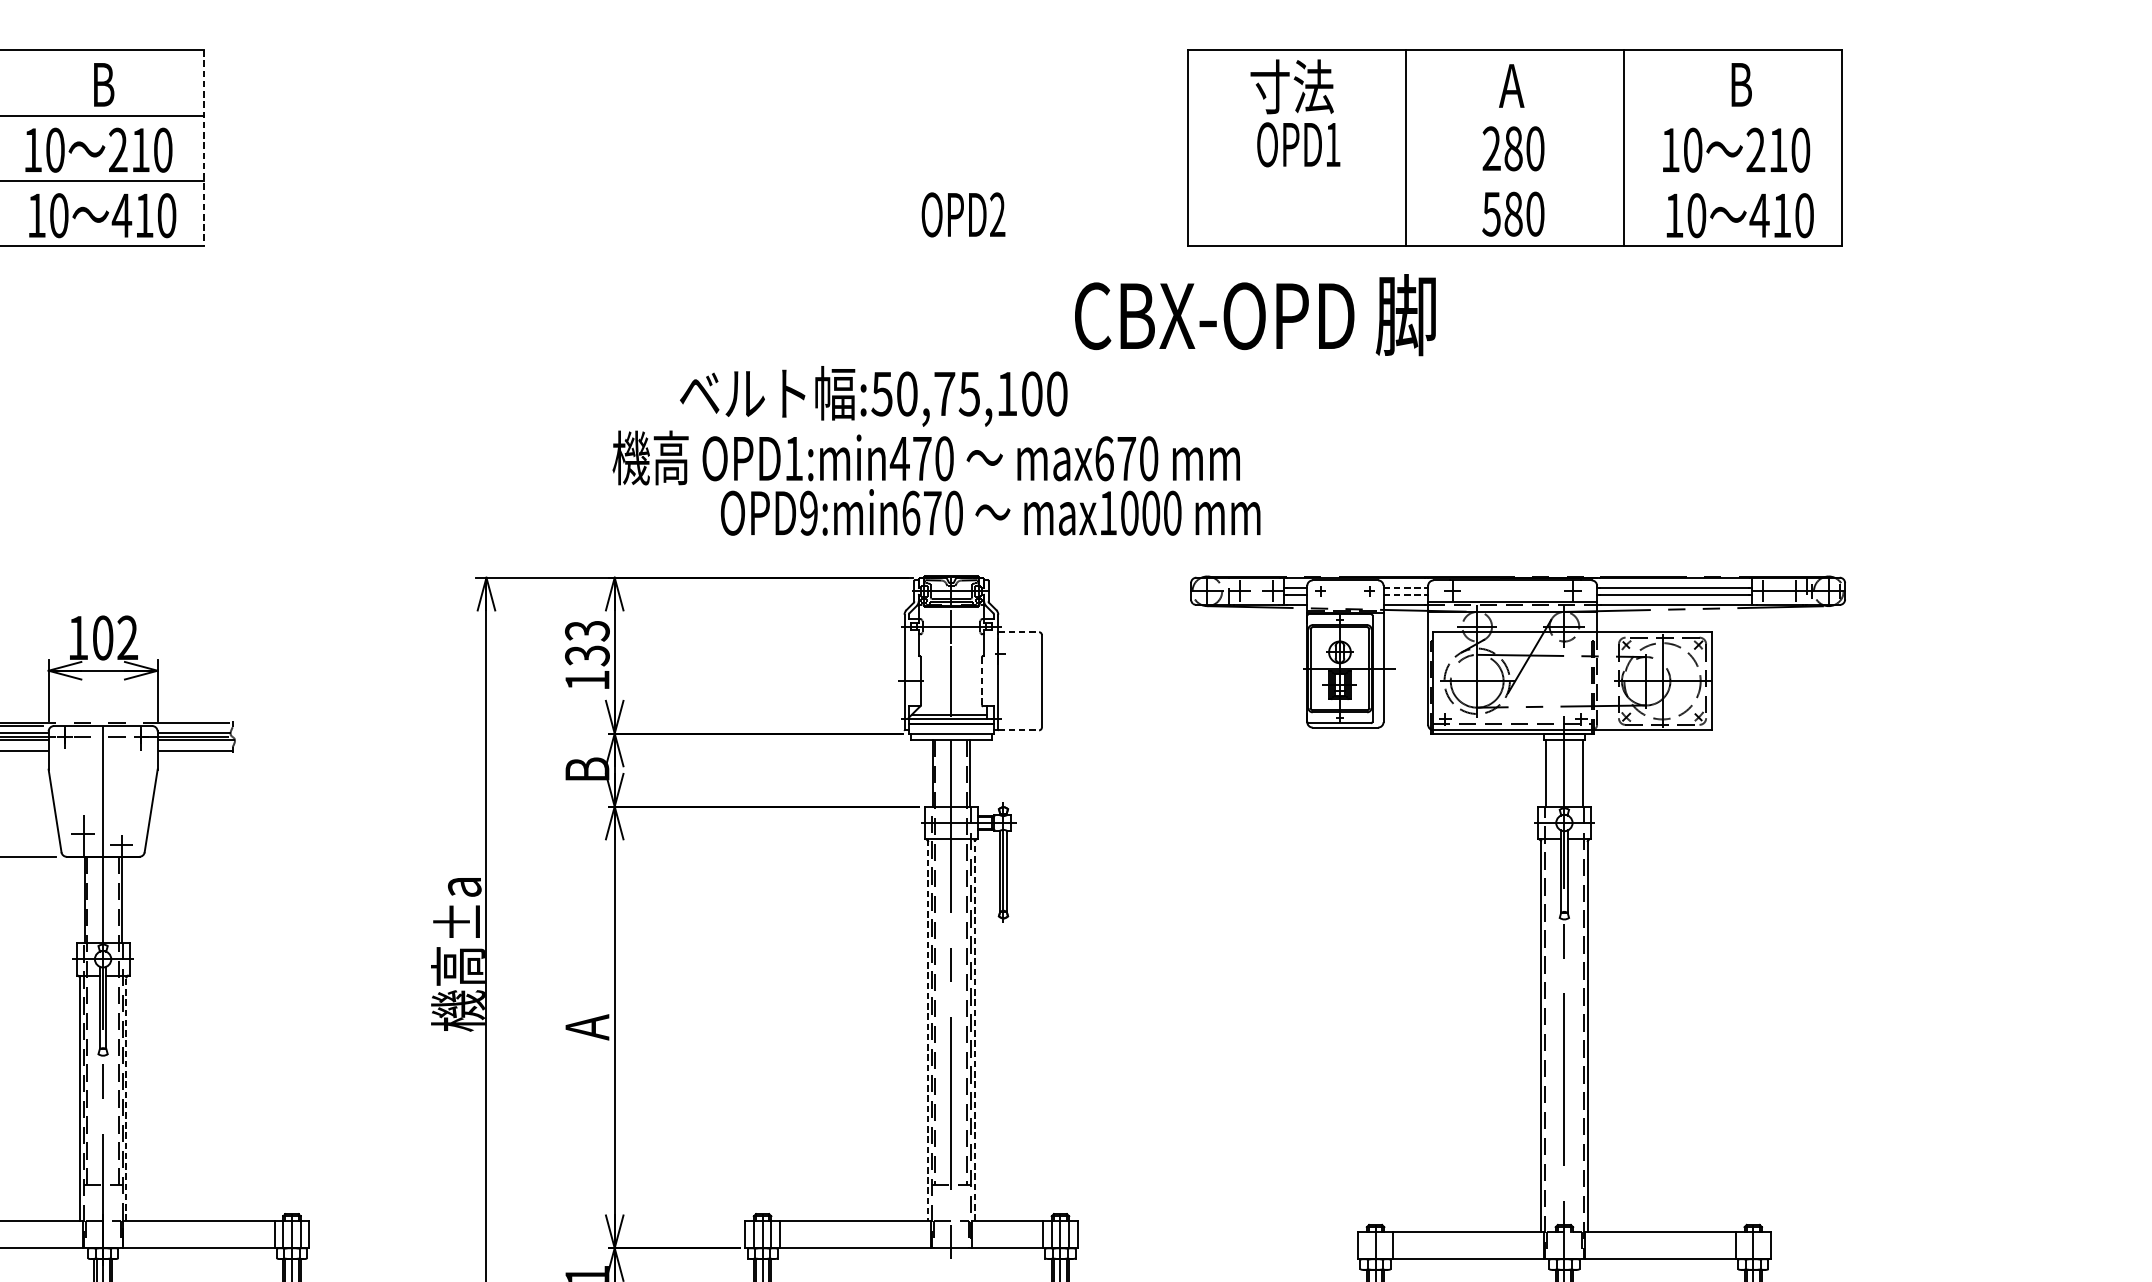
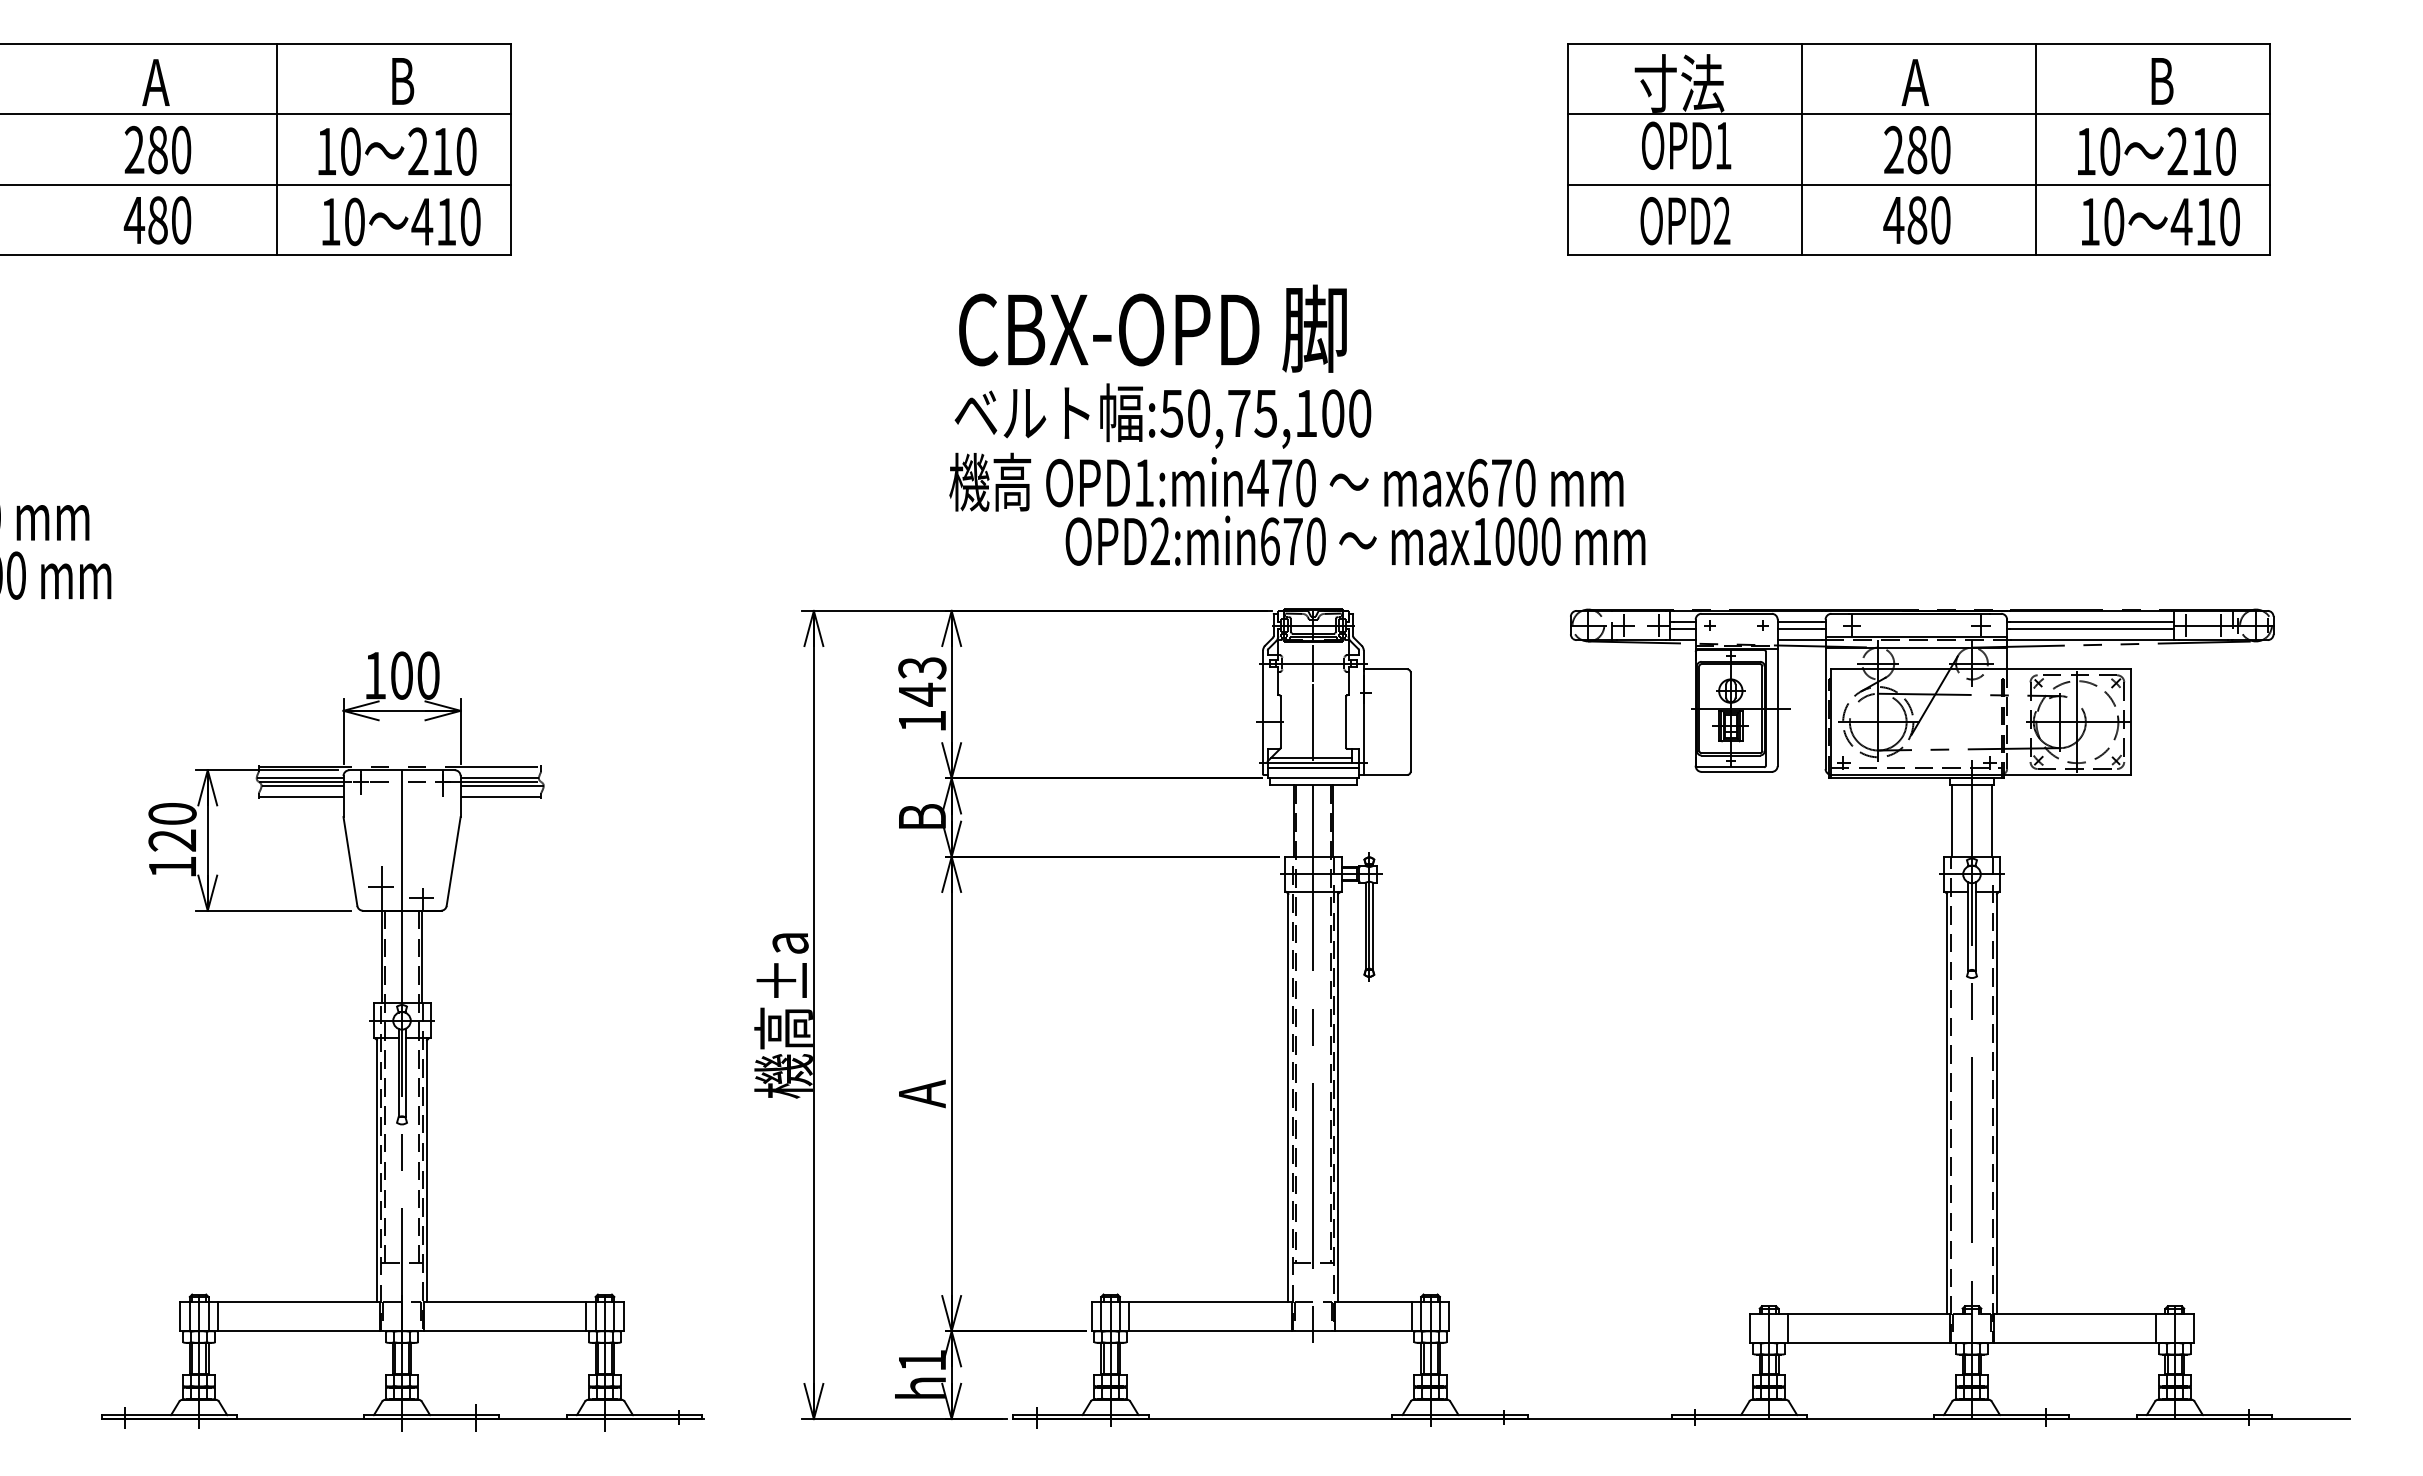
line: (1514, 115) -> (1918, 114), added
line: (204, 149) -> (510, 150), dashed -> solid
line: (1514, 180) -> (1918, 184), added
text: (1491, 214) -> (1893, 220), 580 -> 480
text: (963, 215) -> (1685, 221), moved
text: (1254, 314) -> (1152, 328), moved
text: (873, 395) -> (1162, 415), moved
text: (808, 513) -> (1159, 541), OPD9:min670 -> OPD2:min670
line: (1404, 588) -> (1800, 622), dashed -> solid
line: (1404, 595) -> (1800, 629), dashed -> solid
line: (1018, 632) -> (1385, 669), dashed -> solid
text: (127, 637) -> (428, 675), 102 -> 100
text: (587, 655) -> (922, 694), 133 -> 143
line: (982, 681) -> (1346, 722), dashed -> solid
line: (1018, 730) -> (1385, 774), dashed -> solid
line: (928, 1029) -> (1288, 1096), dashed -> solid
line: (974, 1029) -> (1338, 1096), dashed -> solid
line: (126, 1098) -> (427, 1170), dashed -> solid

